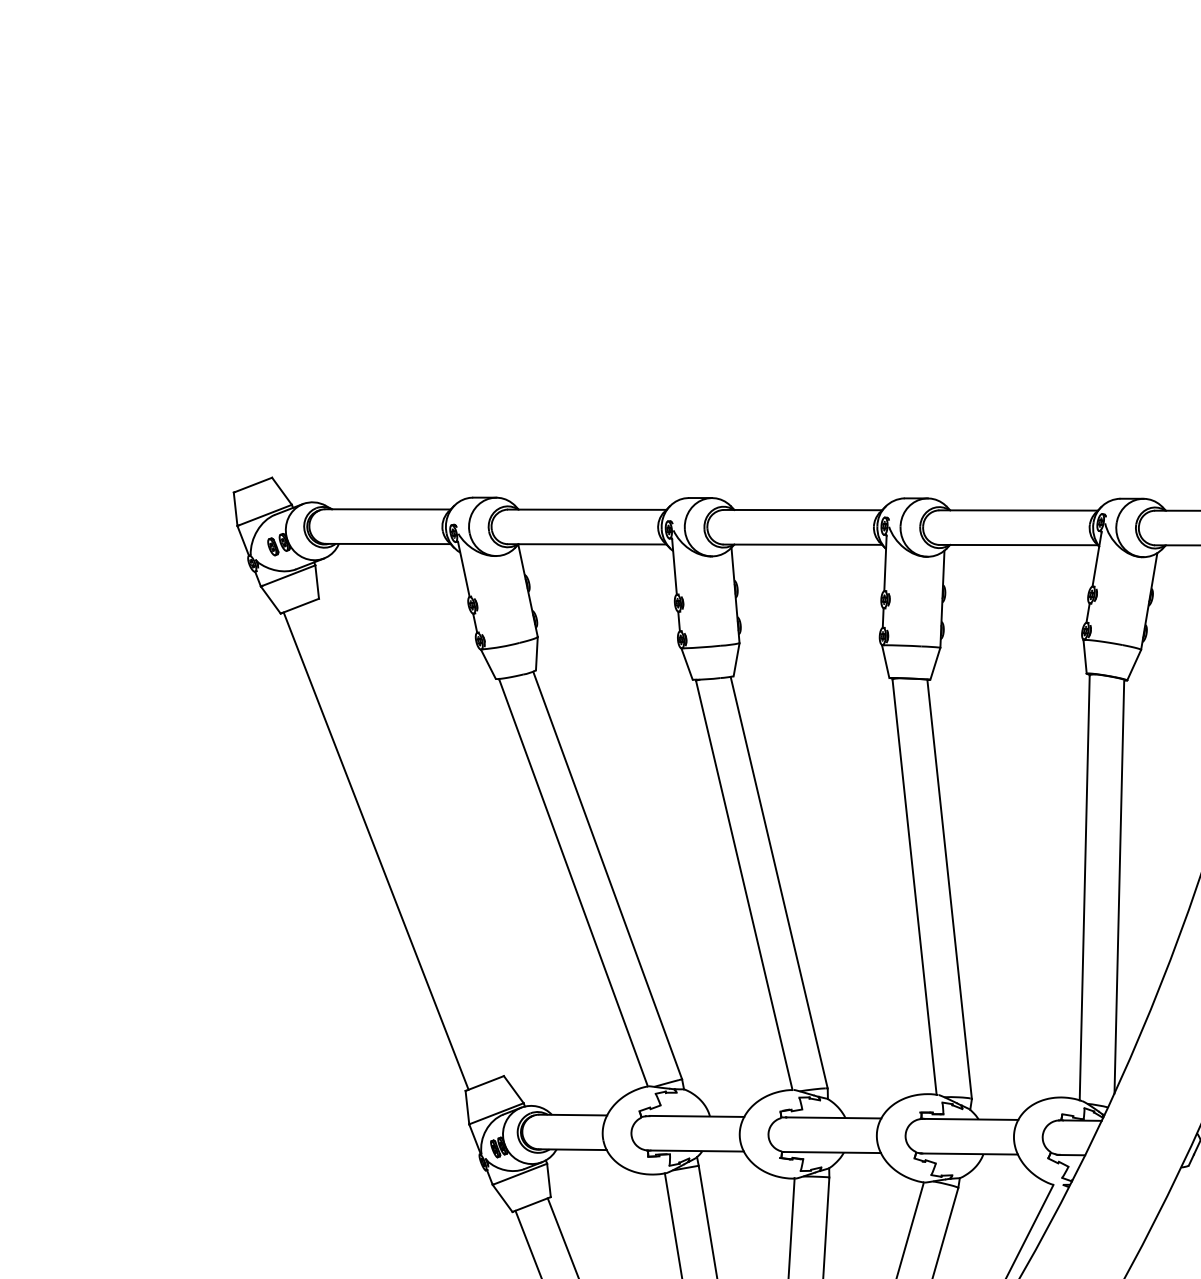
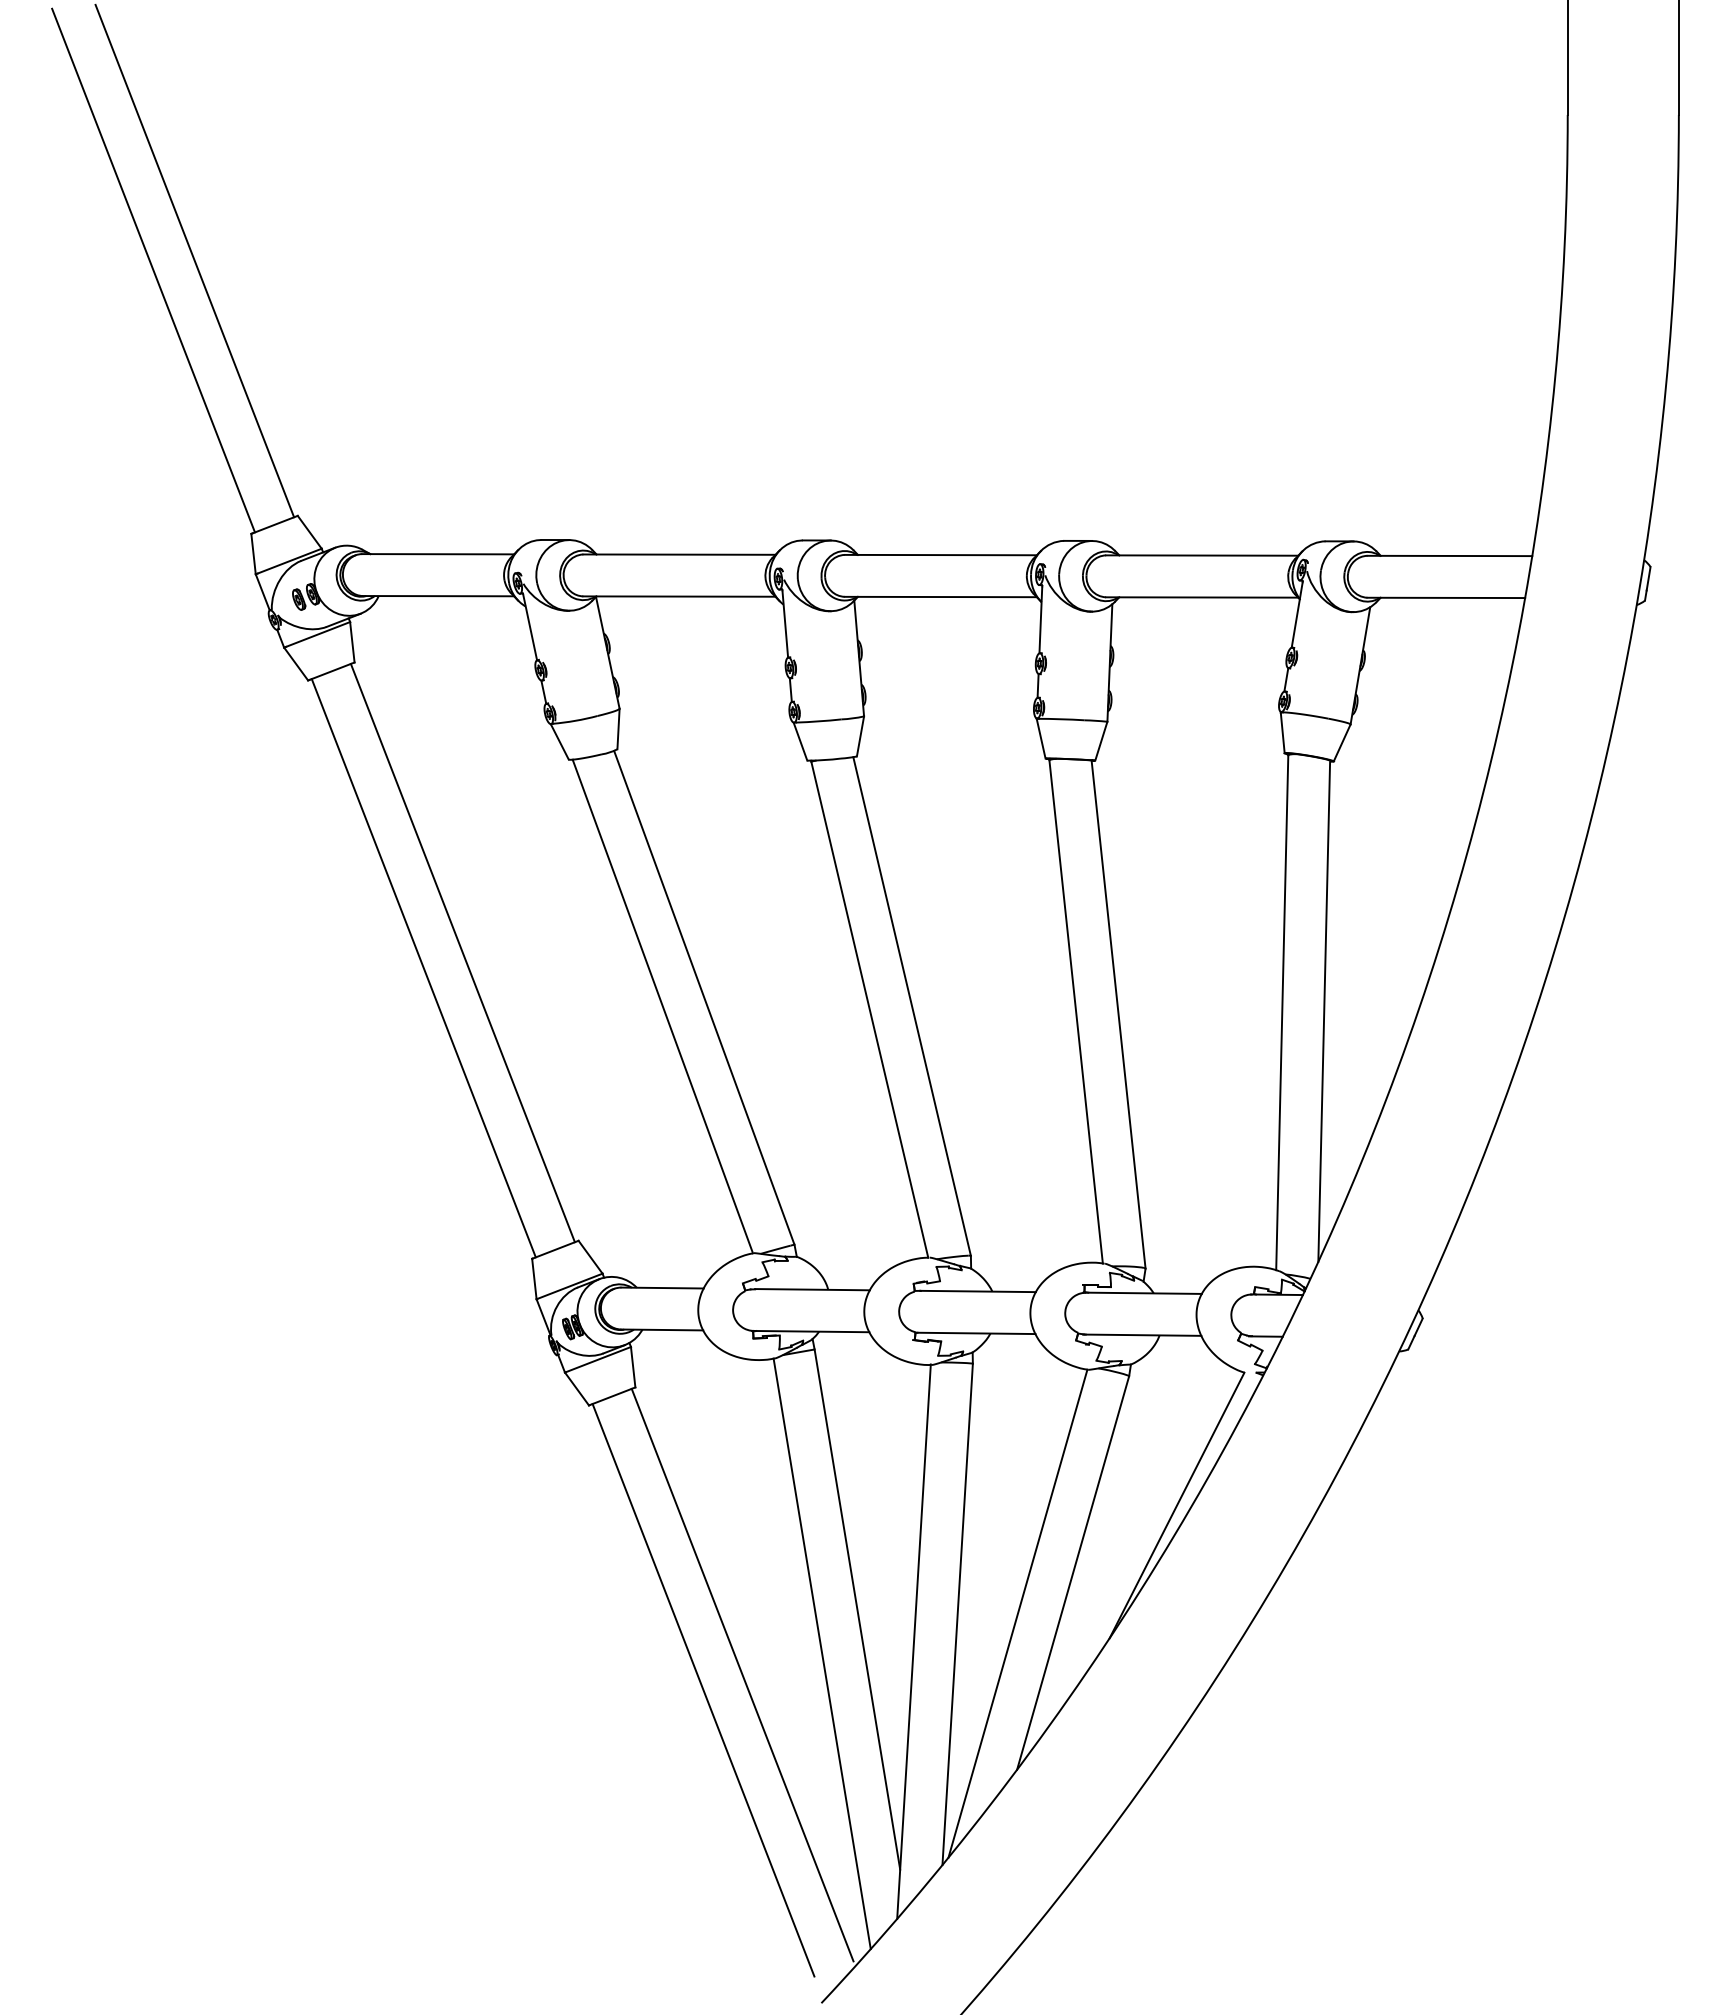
line: (186, 266) -> (194, 260), added
line: (153, 275) -> (153, 270), added
line: (408, 838) -> (462, 952), added

